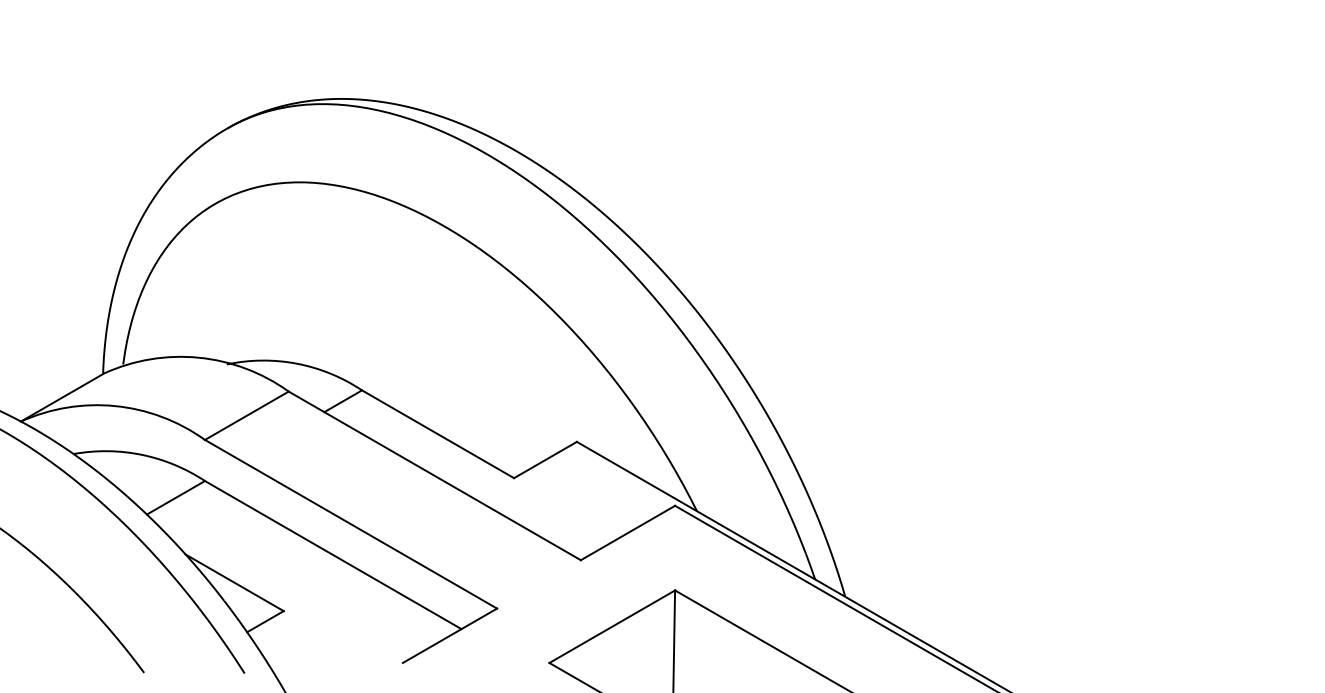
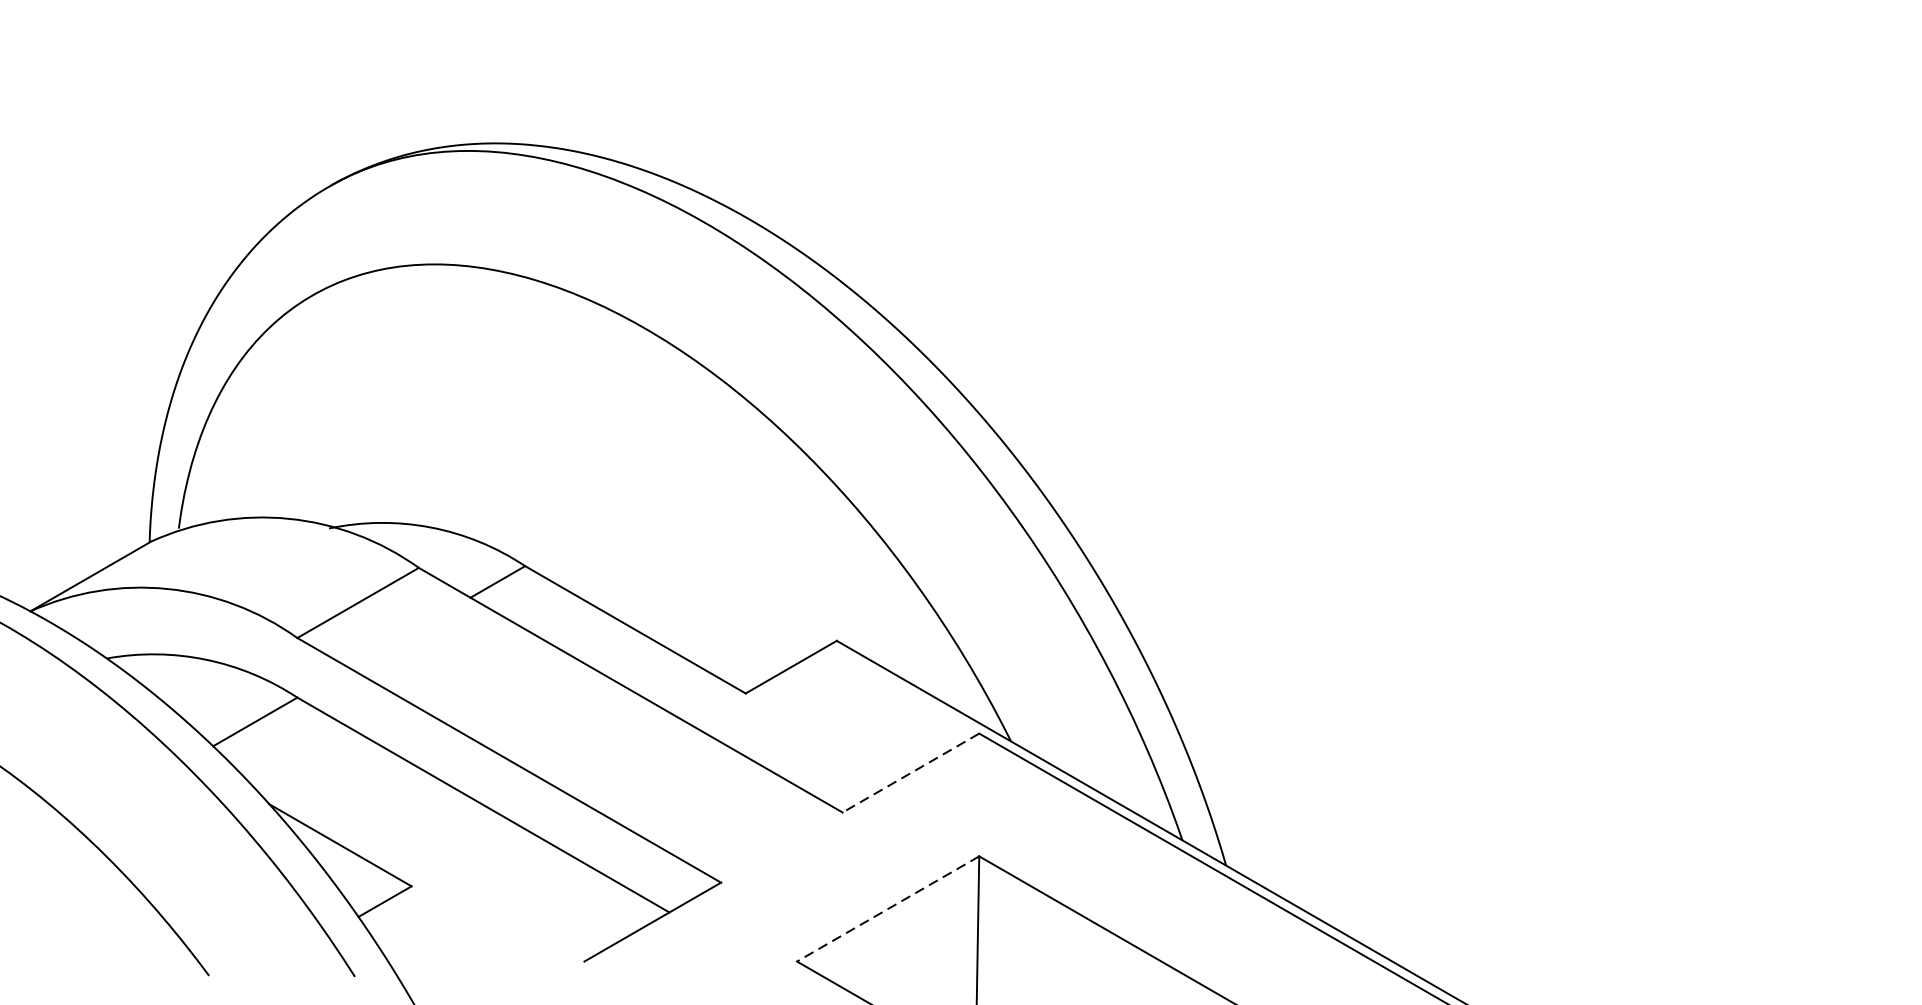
line: (627, 533) -> (910, 773), solid -> dashed
line: (612, 626) -> (888, 908), solid -> dashed

